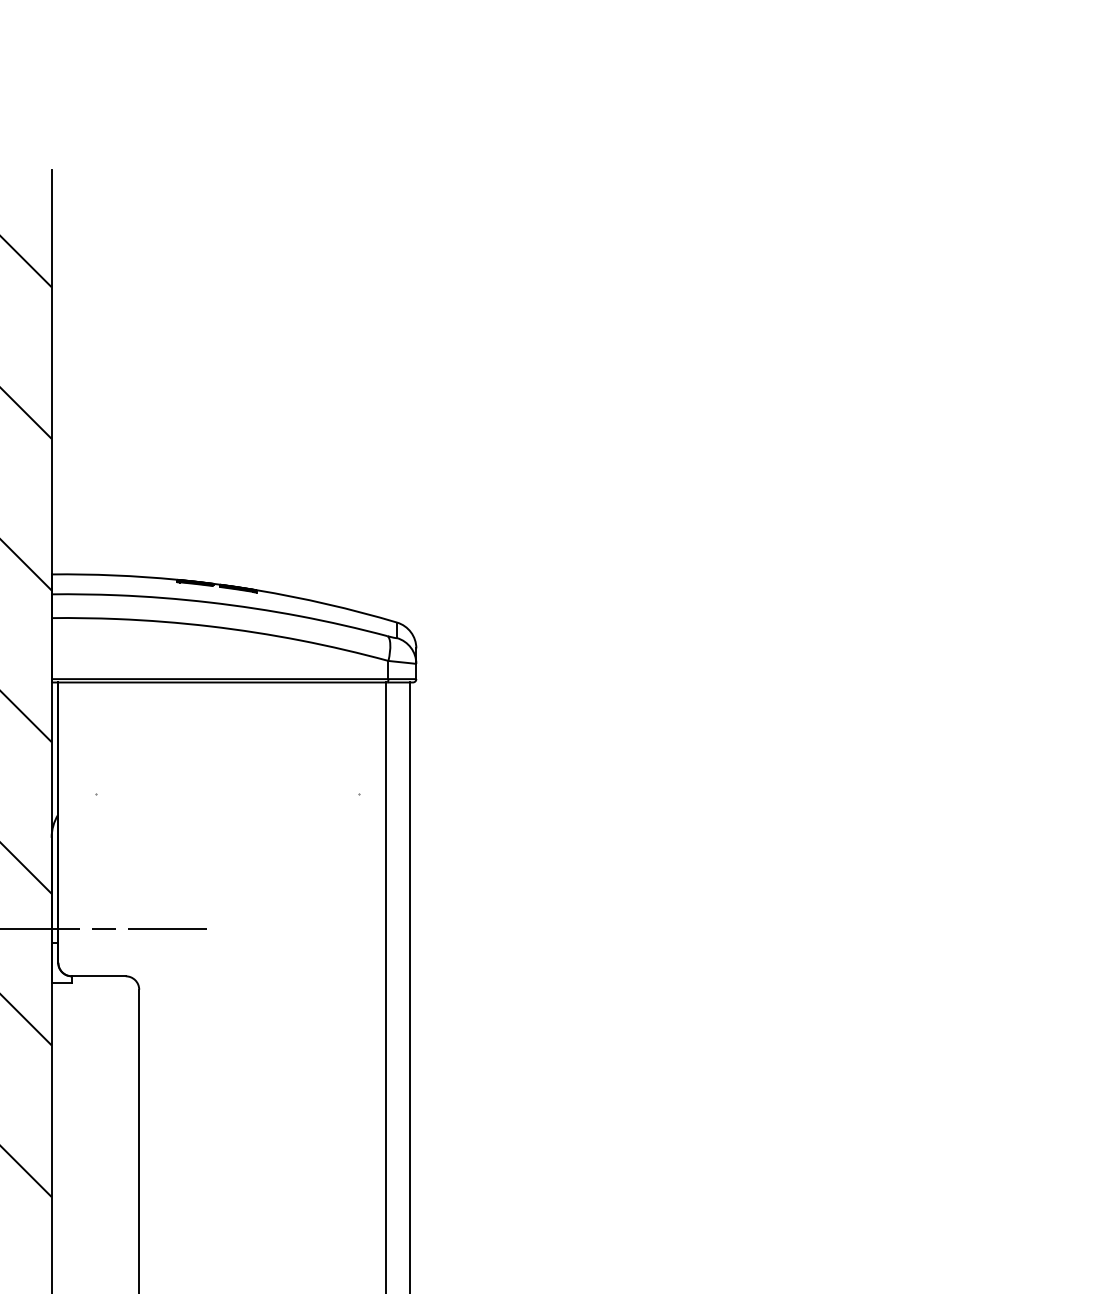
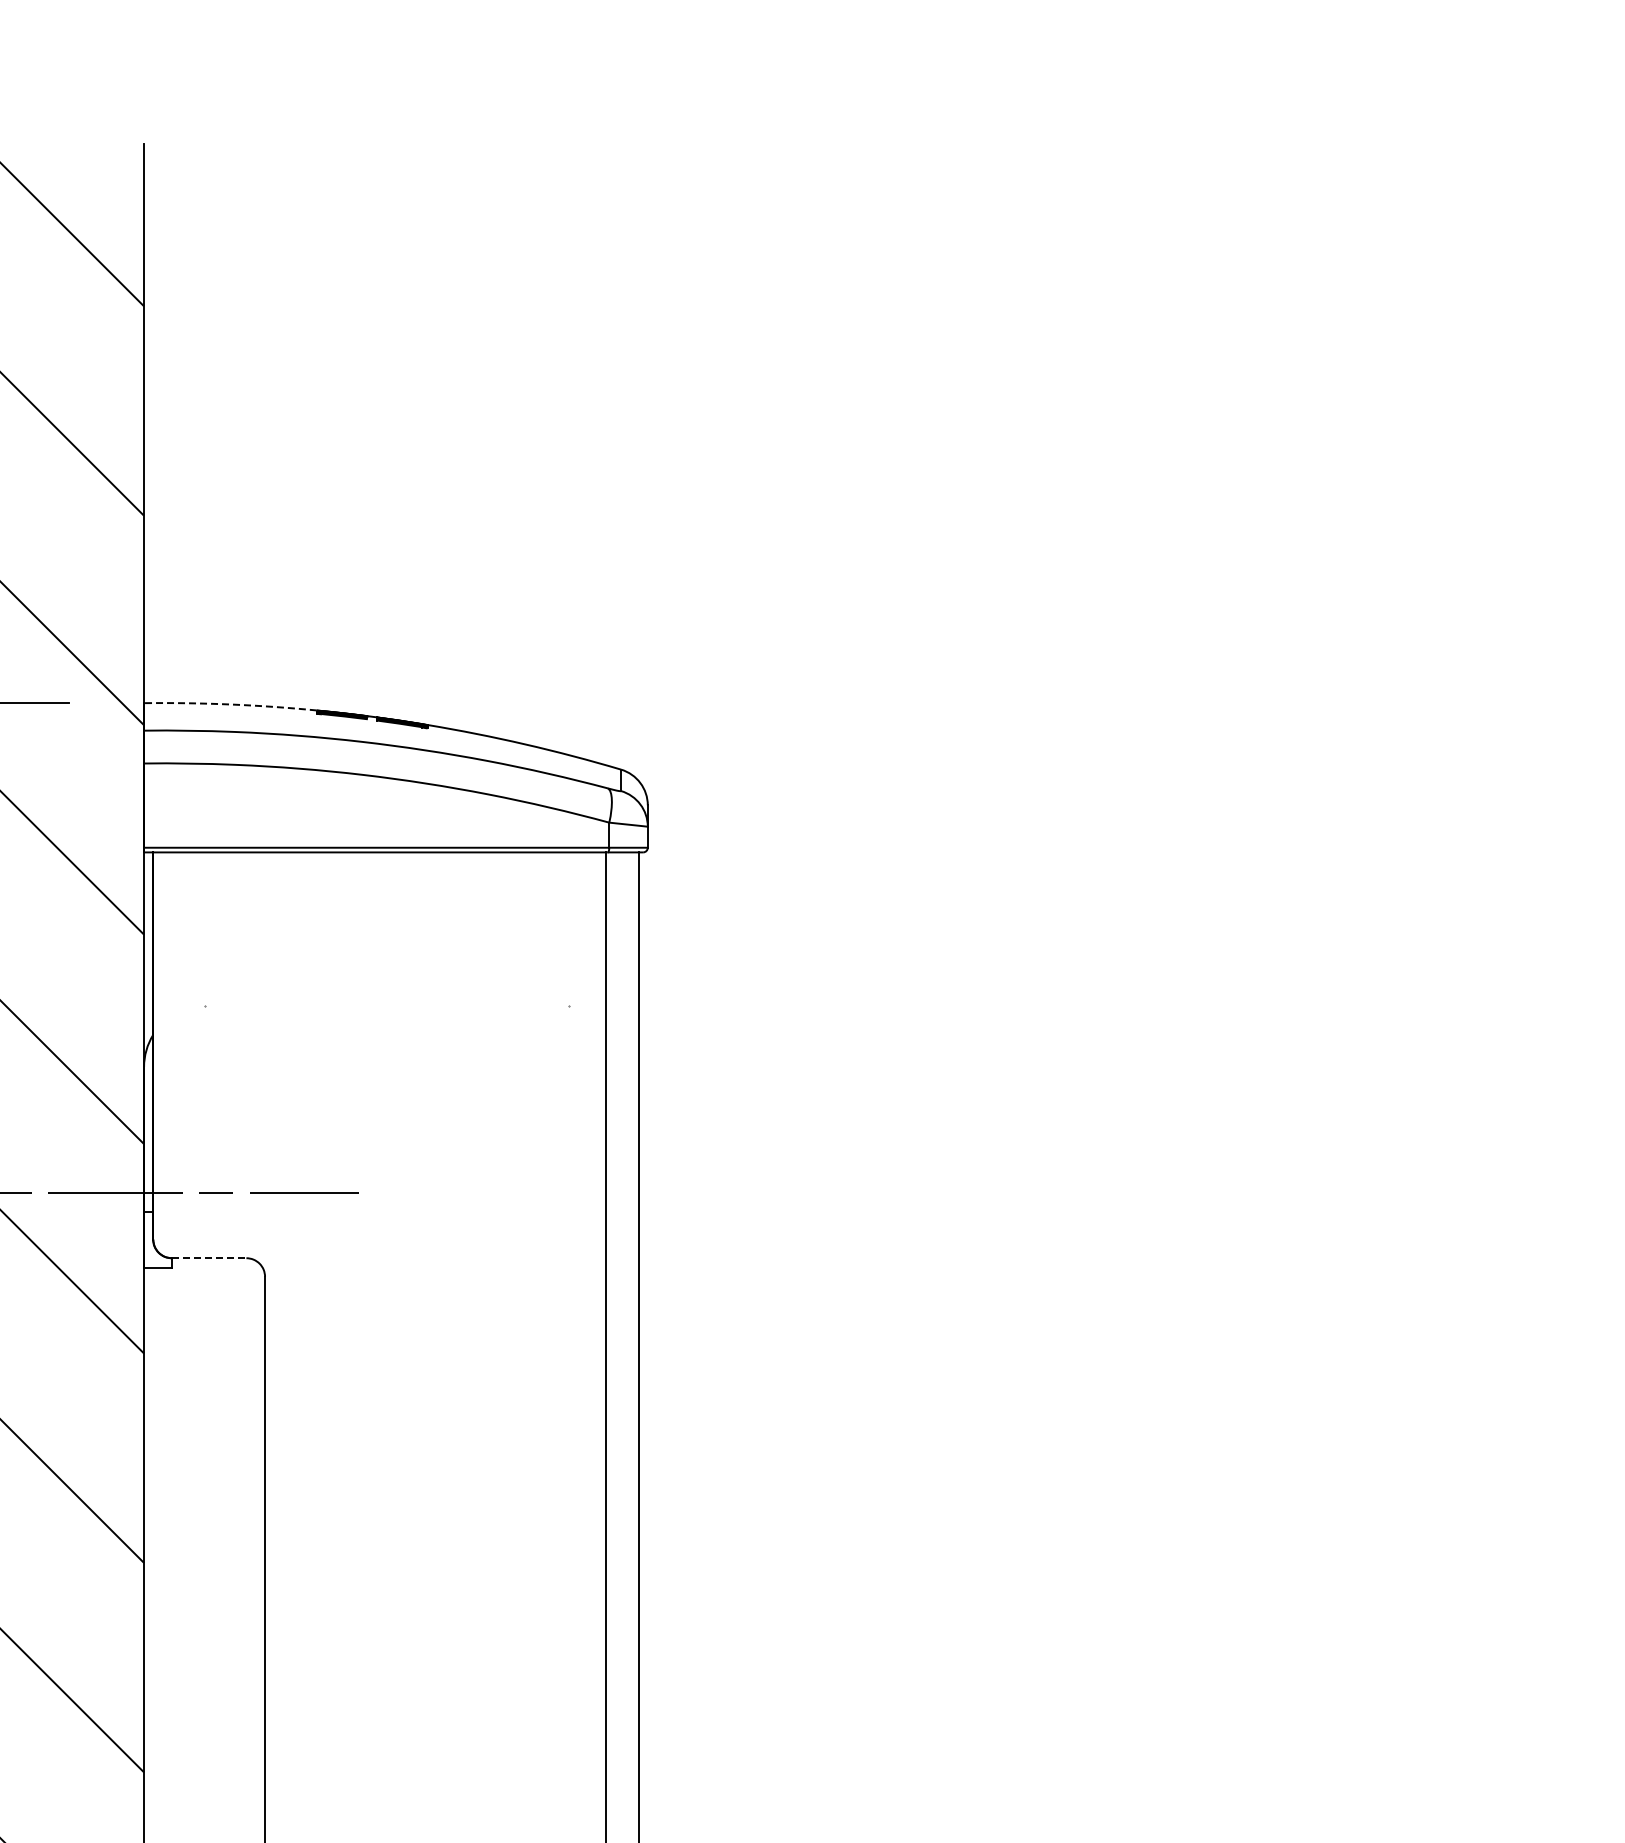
arc: (114, 575) -> (230, 704), solid -> dashed
line: (99, 976) -> (209, 1258), solid -> dashed

